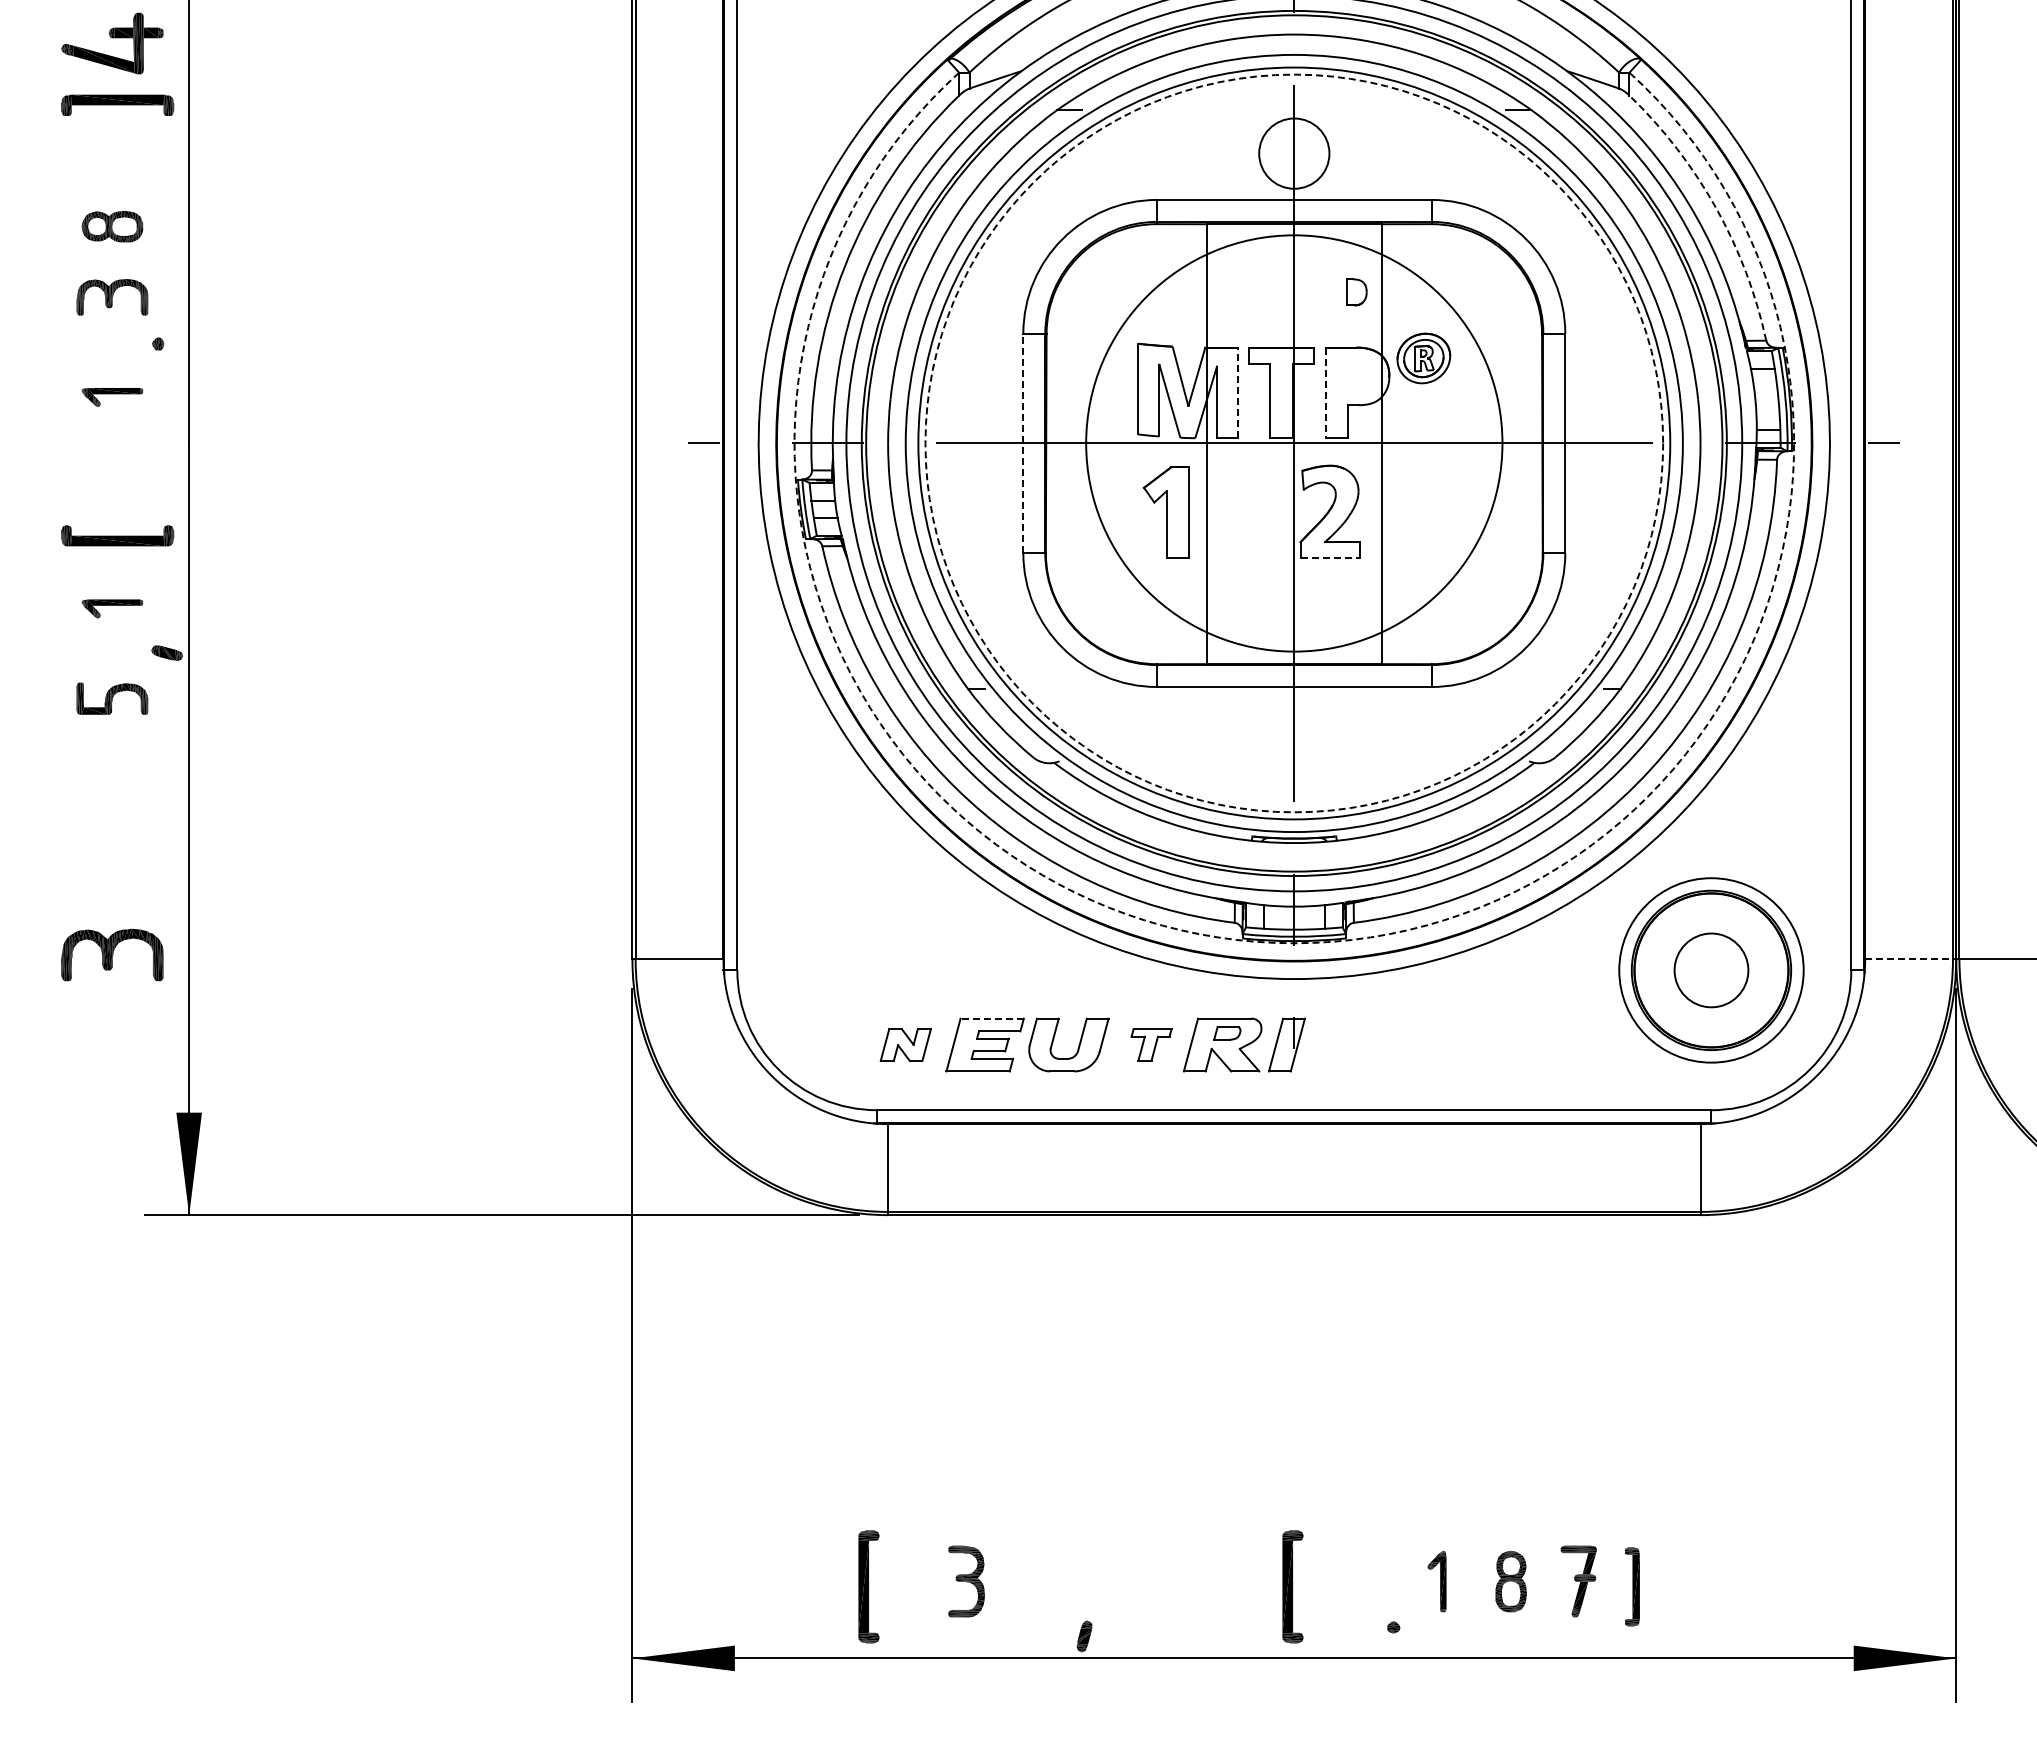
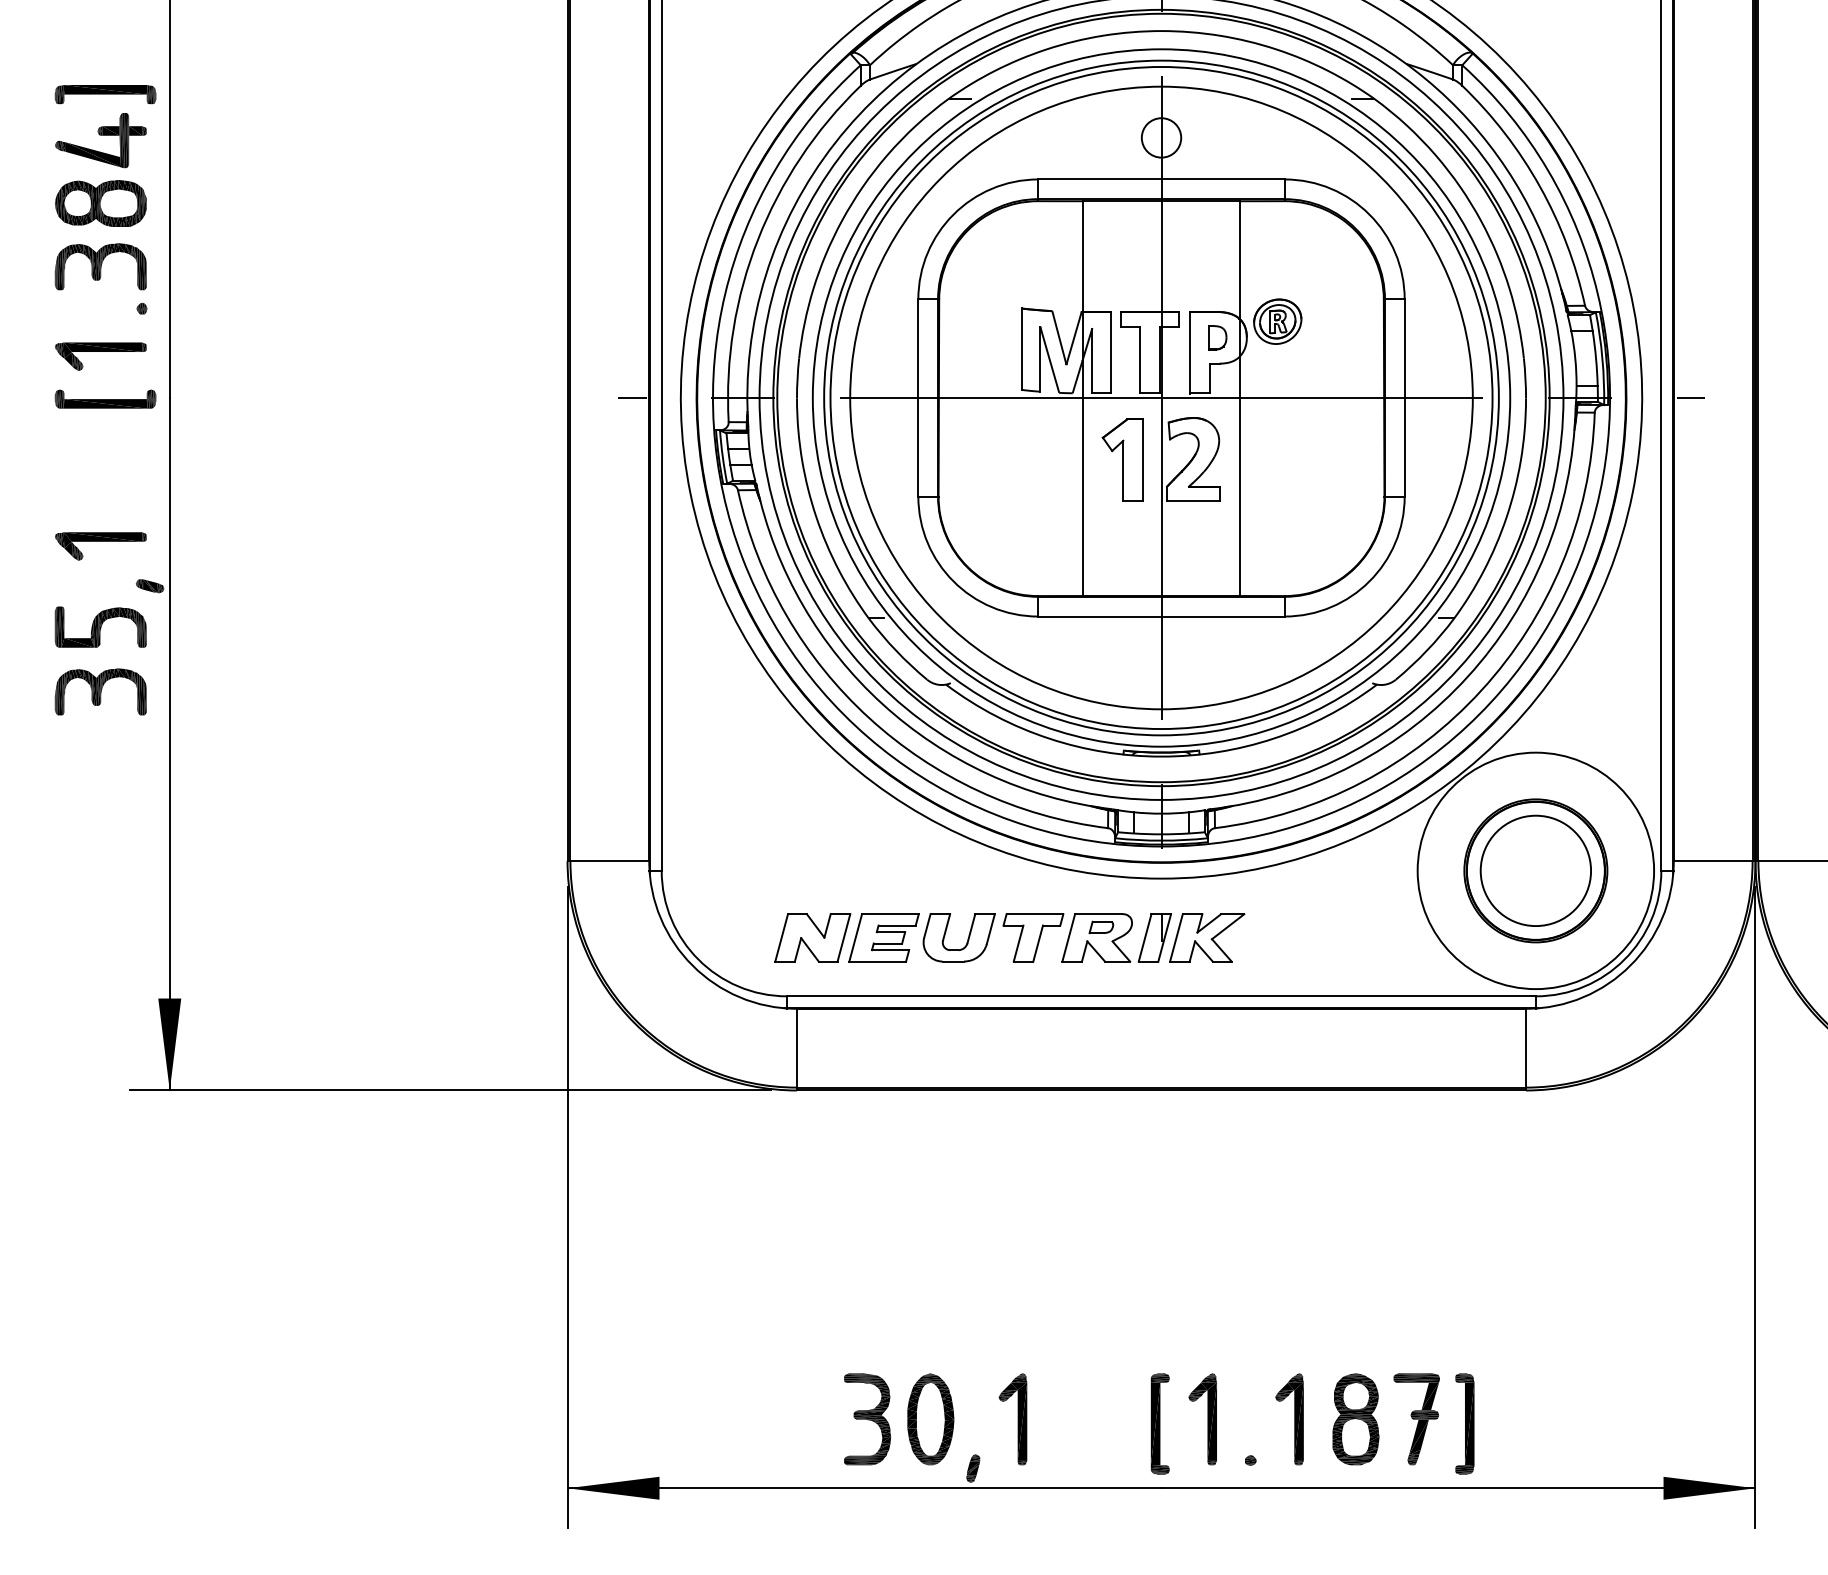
part: (112, 43) -> (100, 140), moved
circle: (1294, 153) -> (1161, 137), size x0.62
arc: (1716, 208) -> (1540, 187), dashed -> solid
part: (112, 226) -> (100, 203), size x1.67
part: (1356, 292) -> (1217, 337), moved
part: (112, 297) -> (100, 267), size x1.43
line: (1238, 392) -> (1111, 352), dashed -> solid
line: (1325, 393) -> (1189, 353), dashed -> solid
part: (112, 397) -> (100, 356), size x1.67
line: (1023, 443) -> (918, 398), dashed -> solid
circle: (1294, 443) -> (1161, 398), dashed -> solid
circle: (1294, 443) -> (1161, 398), size x1.67
part: (1165, 512) -> (1122, 459), moved
part: (117, 535) -> (105, 398), moved
line: (1330, 558) -> (1193, 501), dashed -> solid
part: (112, 608) -> (100, 546), size x1.67
part: (112, 698) -> (100, 626), size x1.43
arc: (1294, 943) -> (1161, 846), dashed -> solid
part: (112, 954) -> (100, 691), moved
line: (1910, 959) -> (1714, 861), dashed -> solid
circle: (1711, 969) -> (1535, 870), size x1.67
circle: (1711, 970) -> (1535, 870), size x1.43
line: (992, 1018) -> (890, 914), dashed -> solid
part: (905, 1044) -> (812, 937), size x1.67
part: (1151, 1044) -> (1033, 937), size x1.67
part: (1345, 1044) -> (1207, 937), added
part: (966, 1581) -> (867, 1419), size x1.43
part: (1037, 1581) -> (931, 1419), added
part: (1128, 1581) -> (1012, 1419), added
part: (1340, 1581) -> (1202, 1419), added
part: (1436, 1581) -> (1289, 1419), size x1.67
part: (1511, 1581) -> (1356, 1419), size x1.67
part: (1578, 1581) -> (1416, 1419), size x1.43
part: (868, 1586) -> (779, 1423), removed
part: (1632, 1586) -> (1465, 1423), size x1.43

